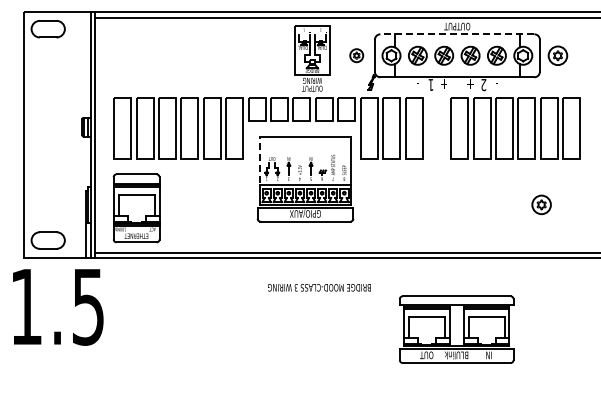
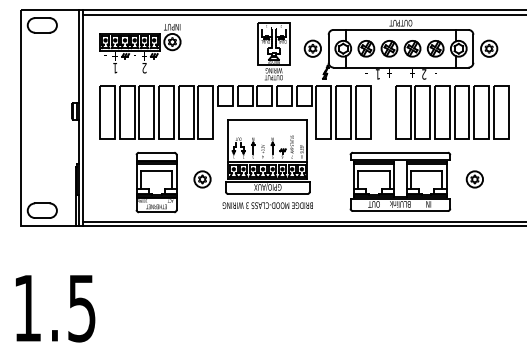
line: (457, 34) -> (401, 30), dashed -> solid
part: (159, 55) -> (139, 48), added
part: (356, 55) -> (312, 48), size x1.43
line: (260, 159) -> (228, 139), dashed -> solid
part: (230, 204) -> (202, 179), added
part: (136, 208) -> (156, 182), moved
text: (319, 287) -> (267, 205), moved
text: (58, 307) -> (55, 308), moved
part: (456, 329) -> (400, 181), moved

